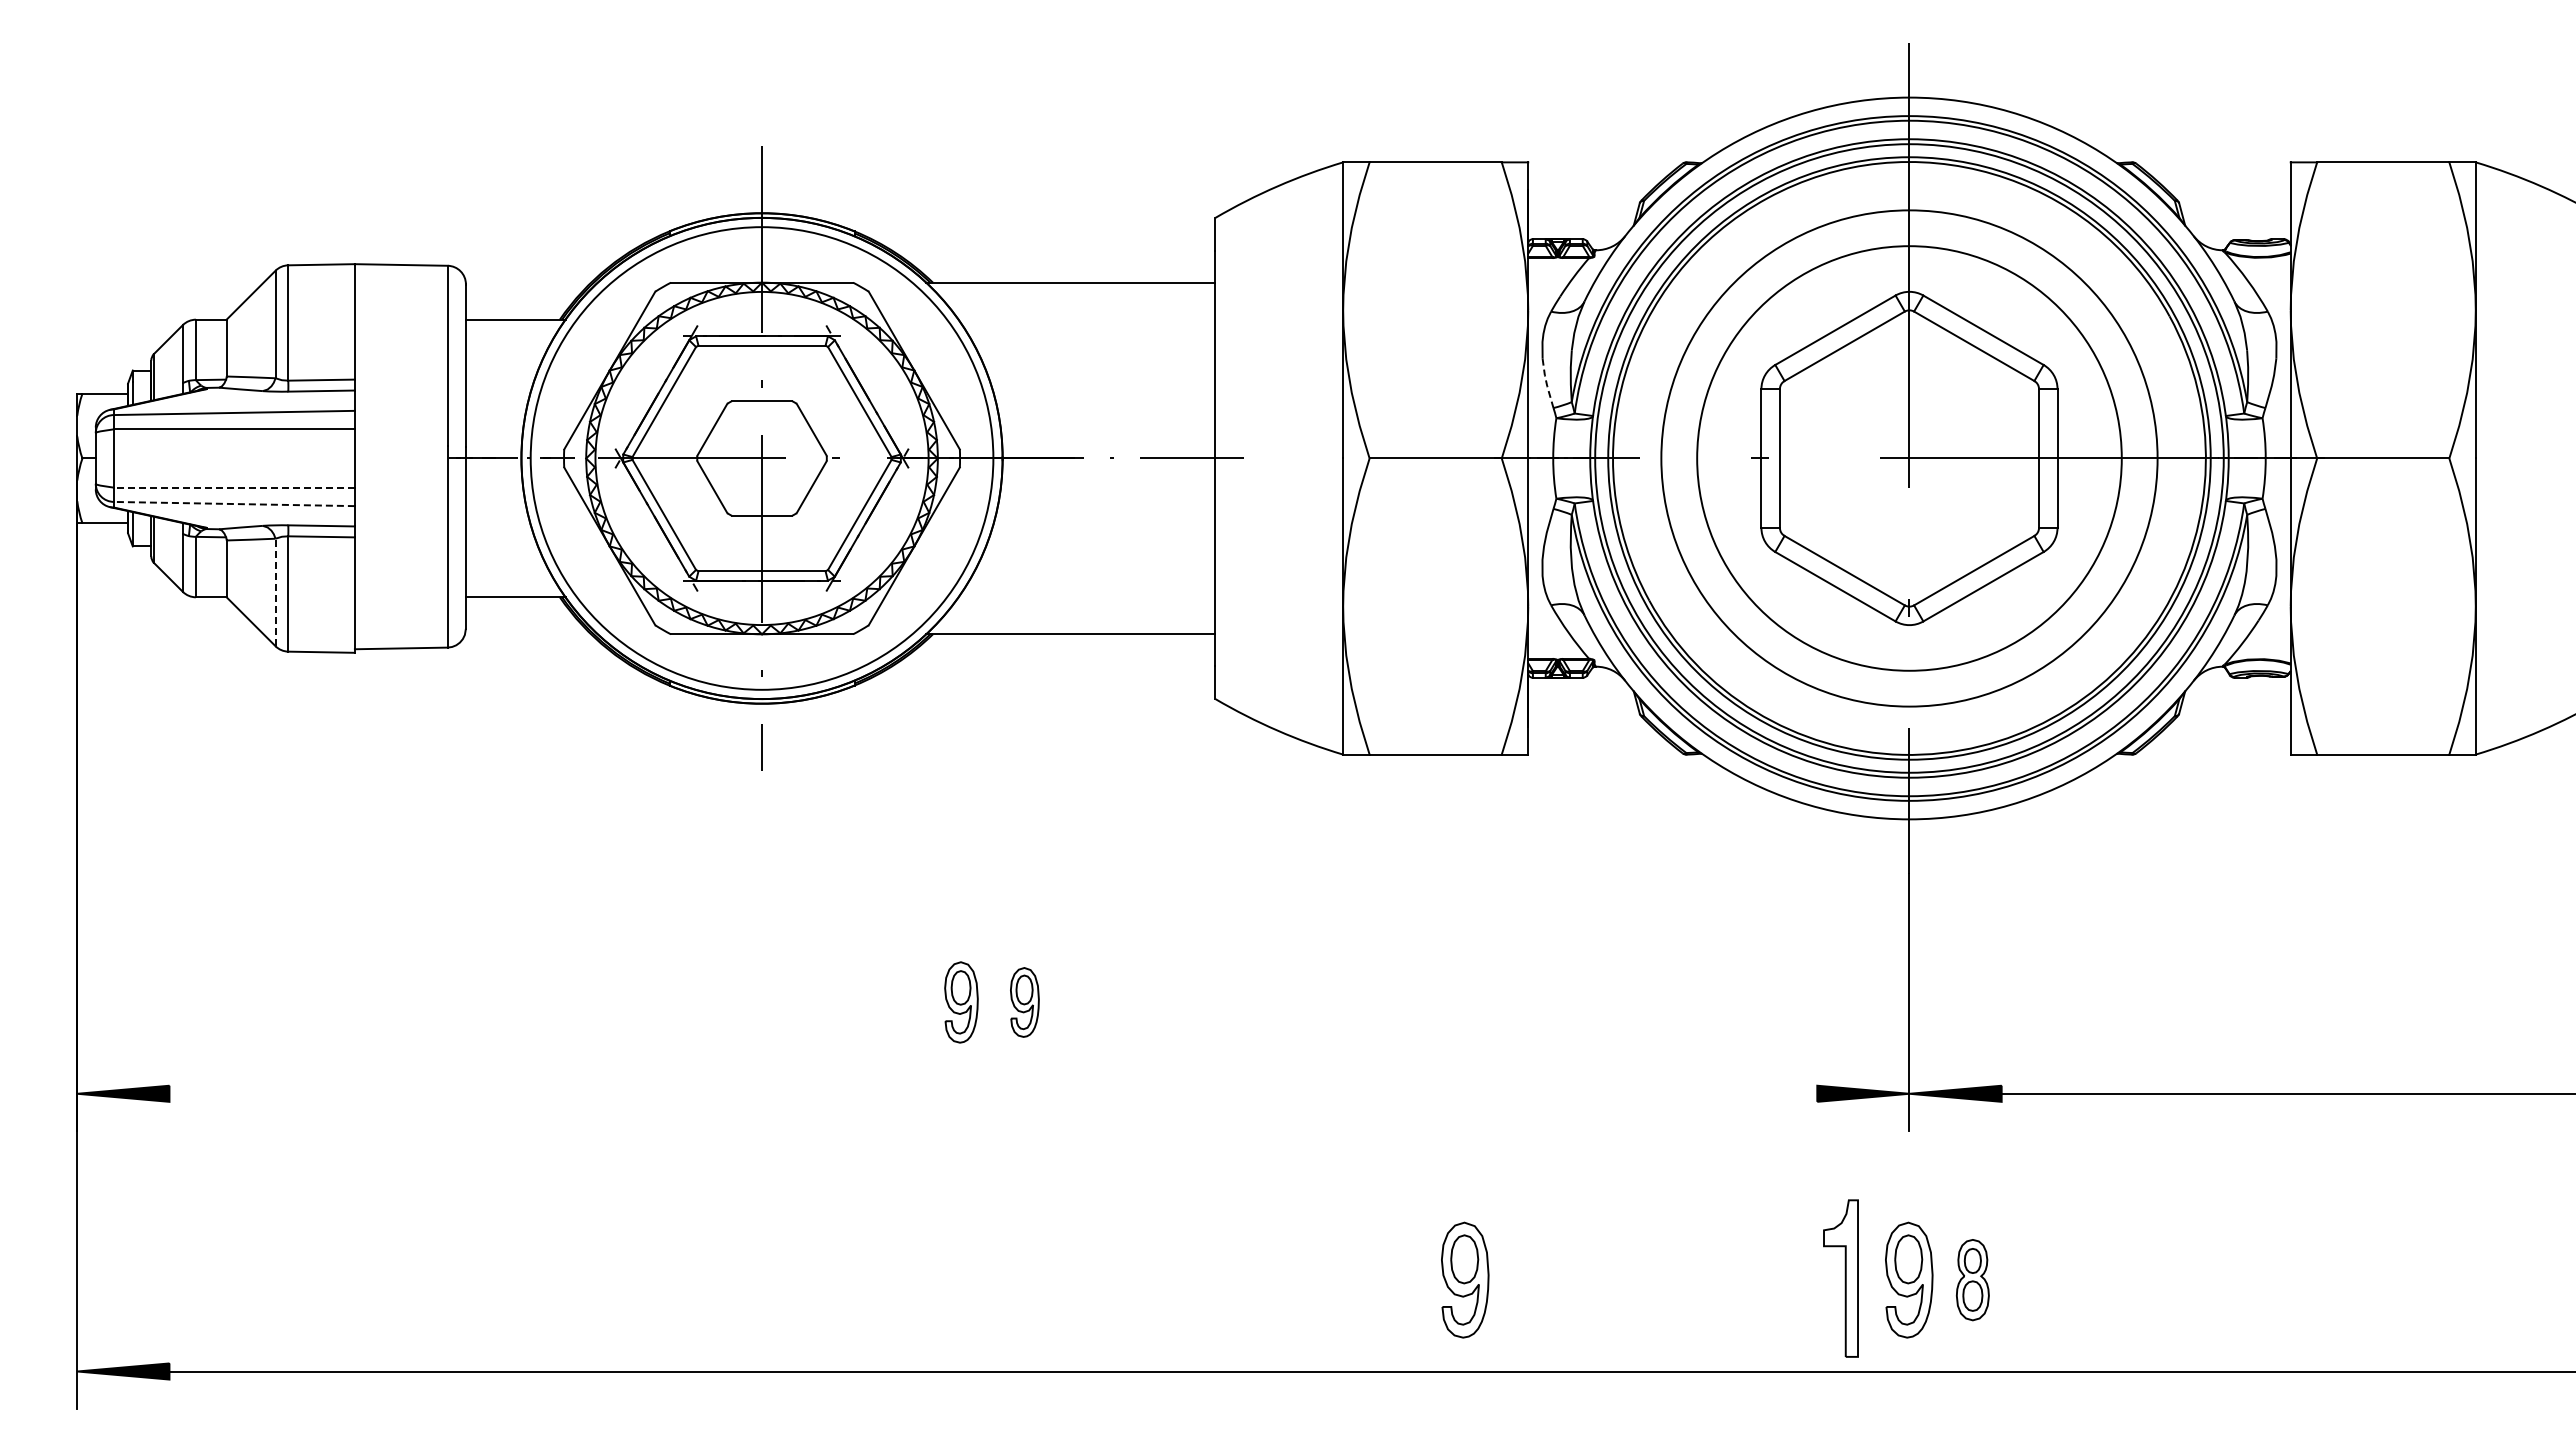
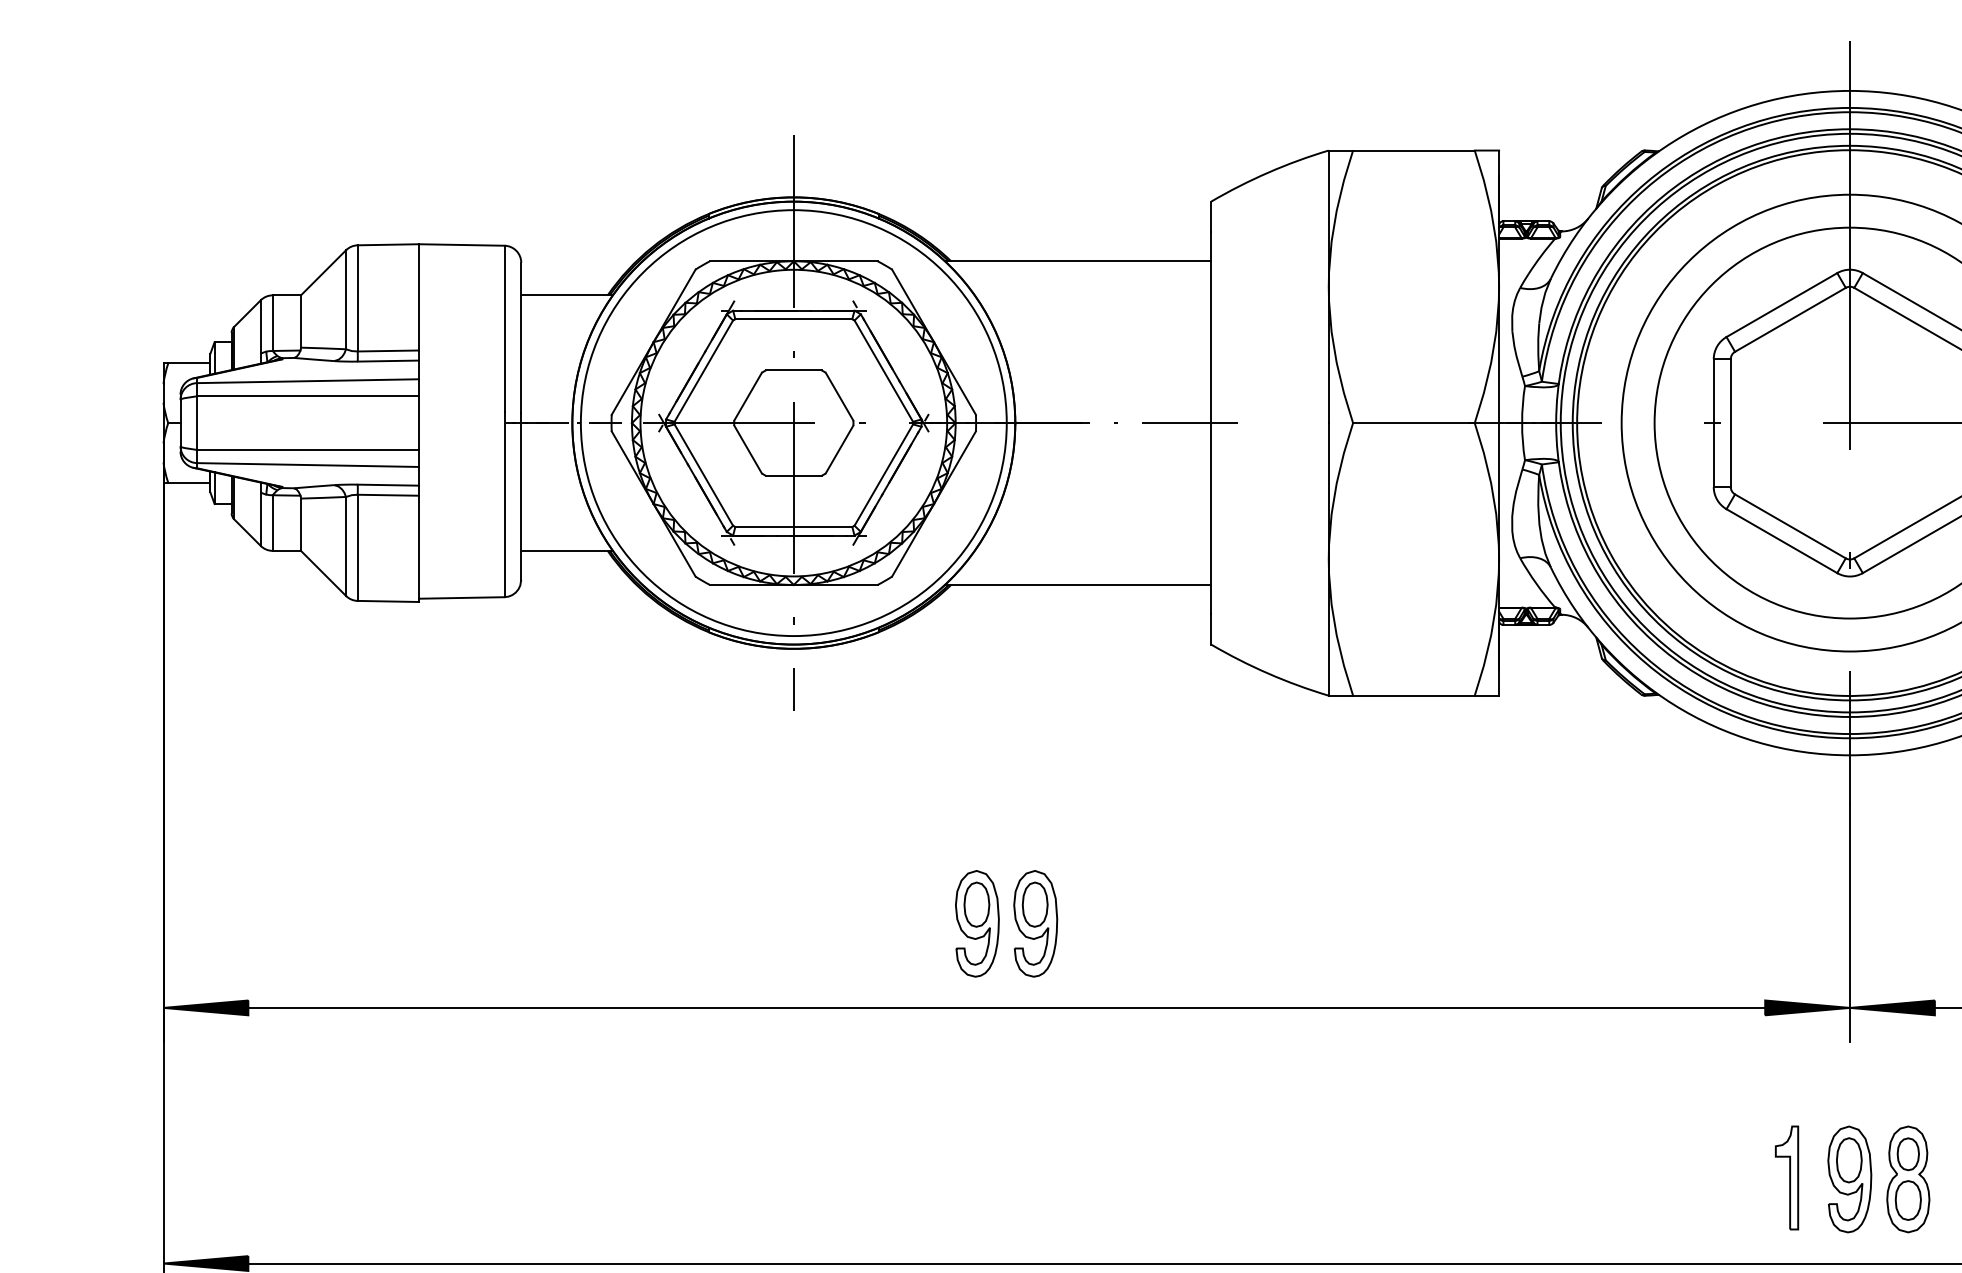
line: (1546, 383) -> (1515, 354), dashed -> solid
line: (233, 487) -> (307, 449), dashed -> solid
line: (233, 504) -> (307, 465), dashed -> solid
line: (275, 592) -> (345, 546), dashed -> solid
part: (961, 1002) -> (977, 923), size x1.43
part: (1024, 1002) -> (1035, 923), size x1.67
line: (993, 1093) -> (1006, 1007), added
part: (1840, 1278) -> (1786, 1177), size x0.71
part: (1465, 1279) -> (1441, 1178), removed
part: (1972, 1279) -> (1908, 1178), size x1.43

